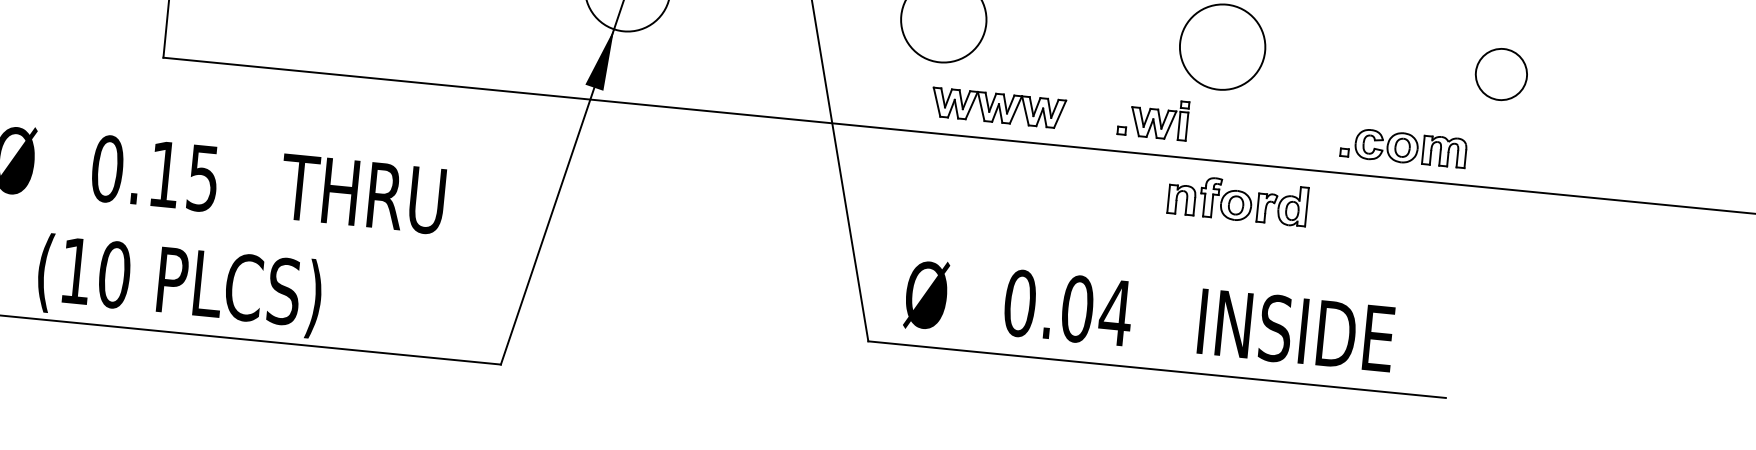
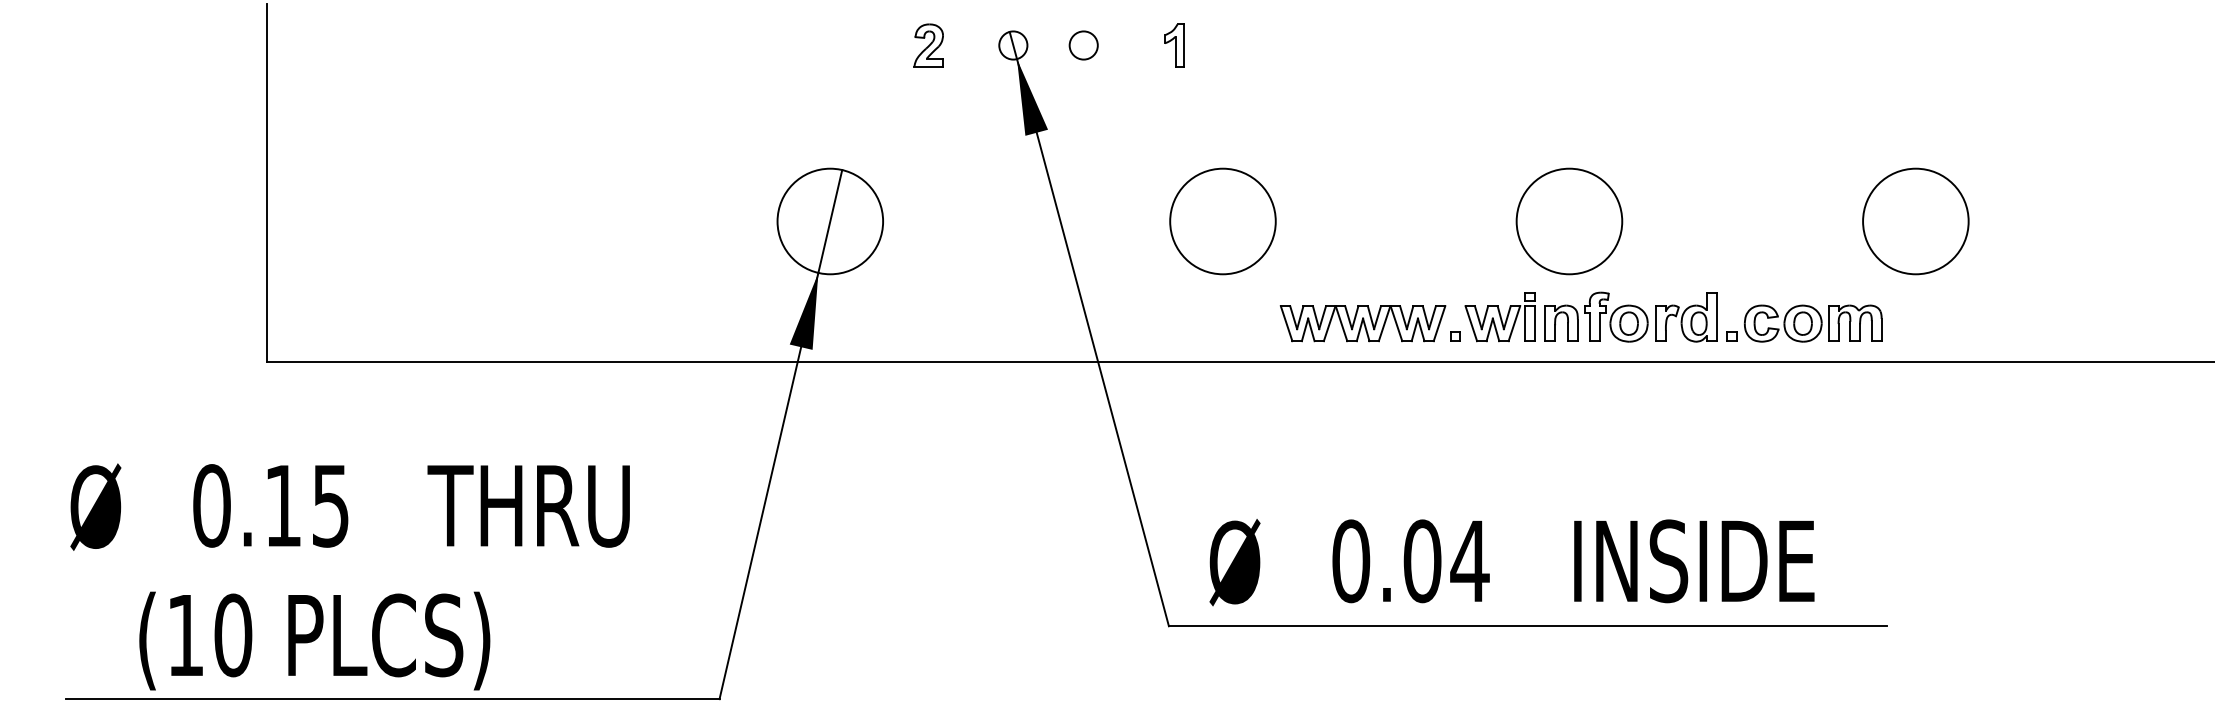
circle: (1501, 74) -> (1915, 221), size x1.67
part: (998, 108) -> (1362, 323), moved
part: (1237, 199) -> (1630, 316), moved

